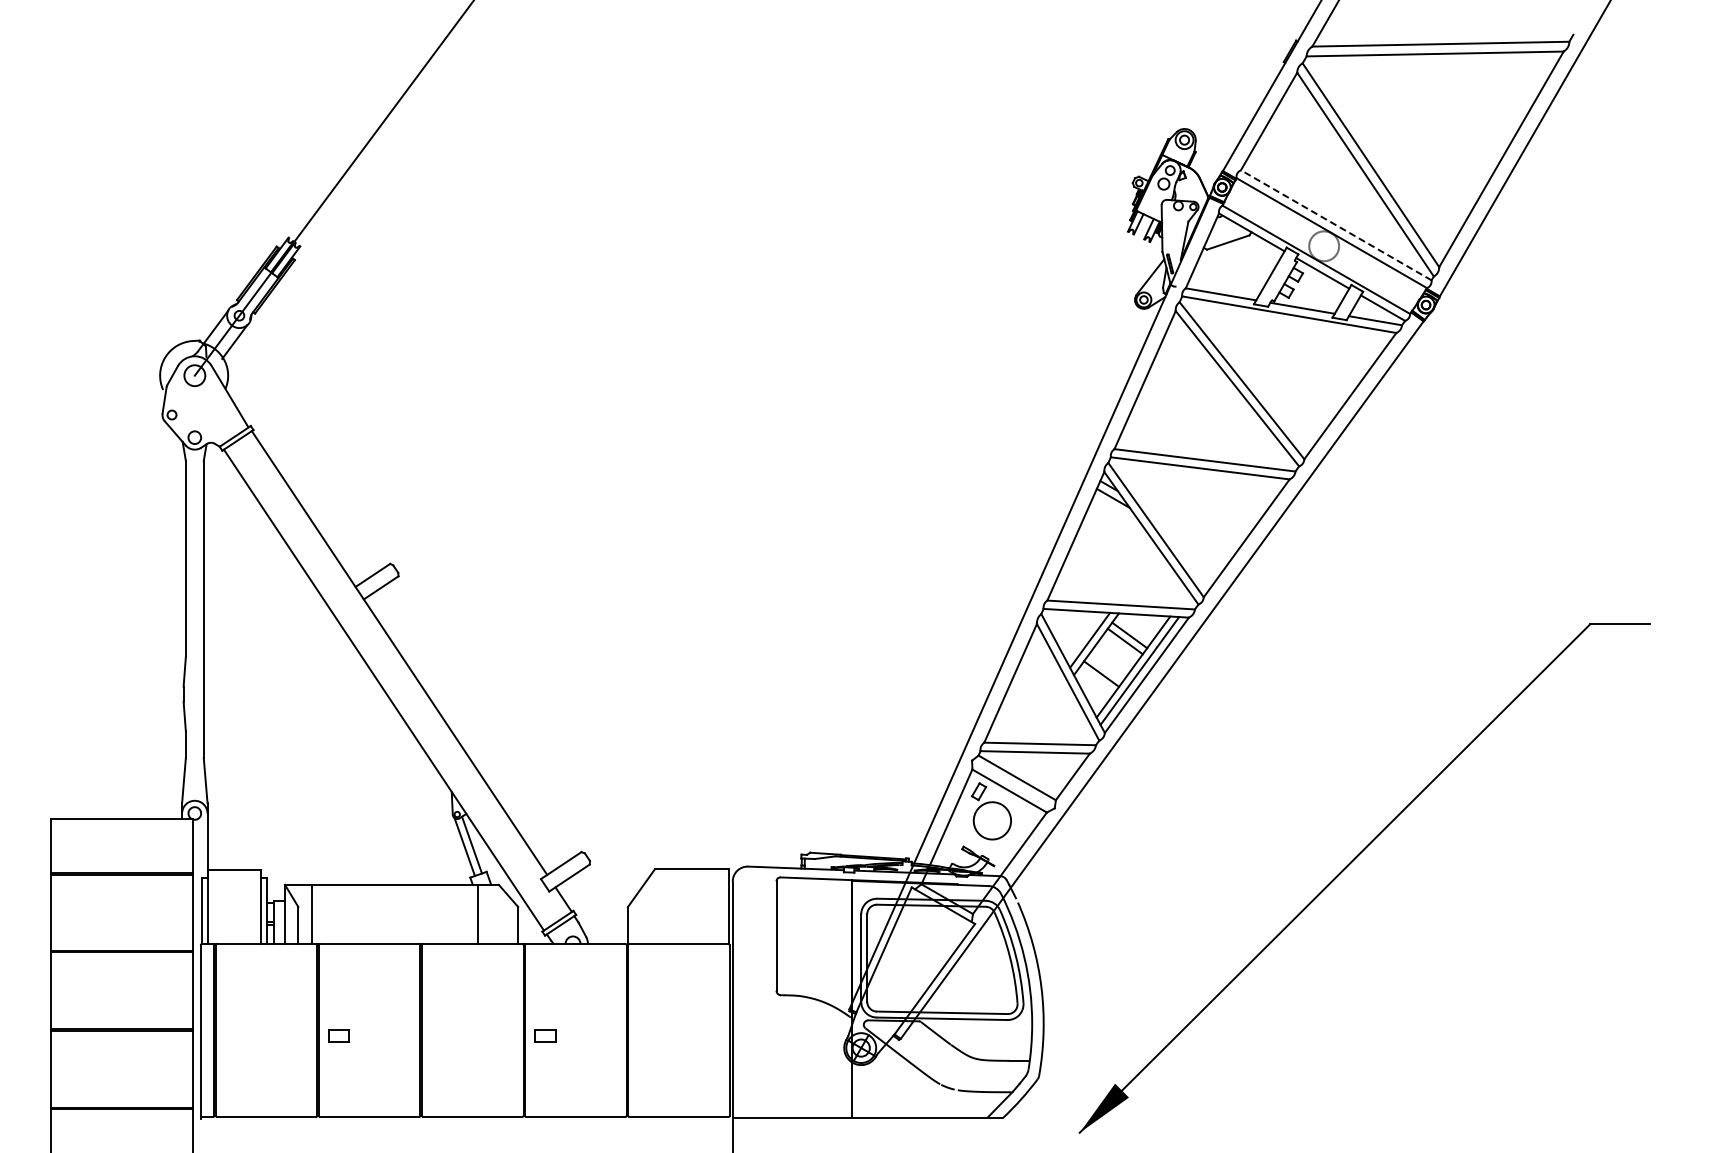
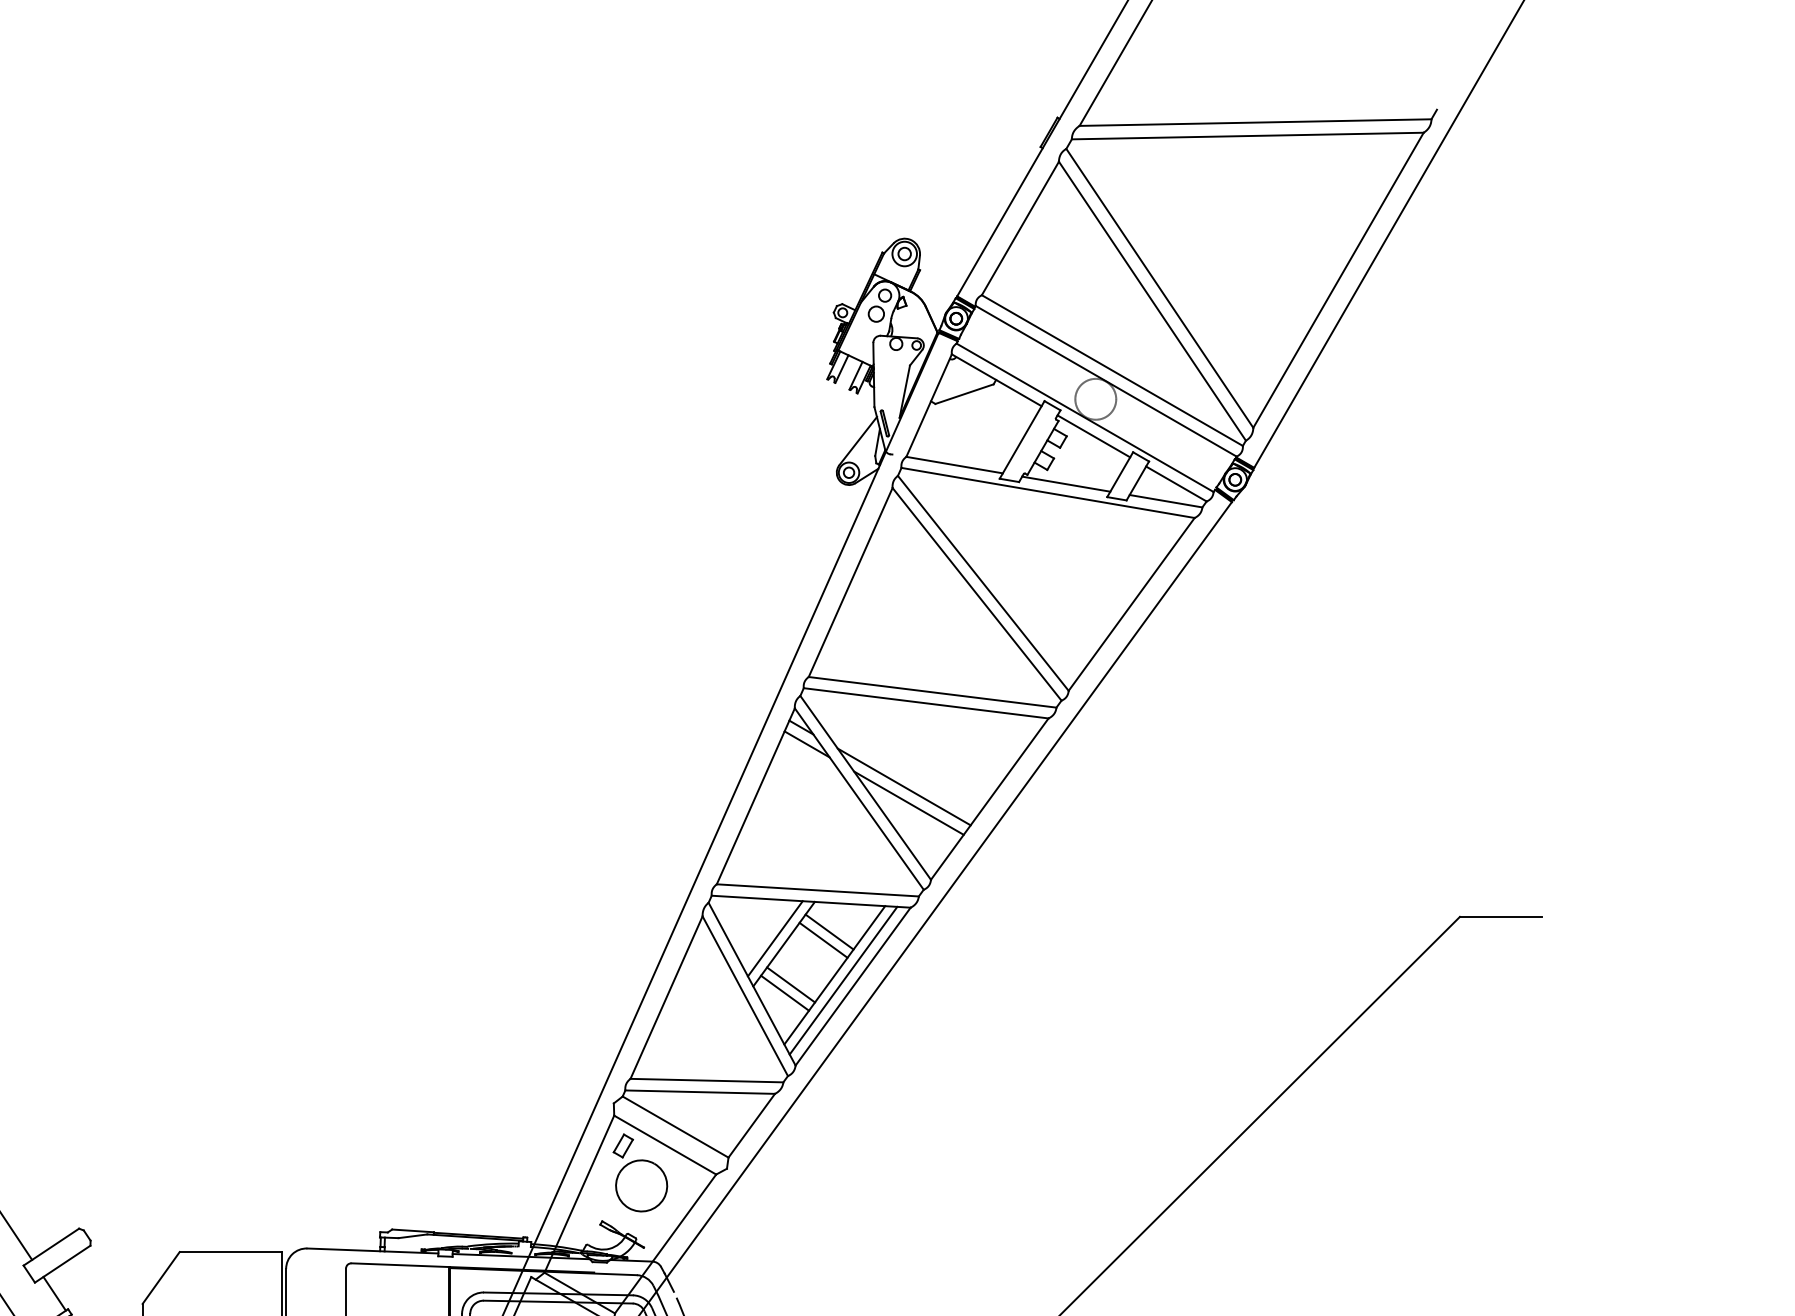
line: (1335, 225) -> (1111, 370), dashed -> solid
line: (1183, 529) -> (903, 787), added
line: (1187, 541) -> (908, 803), added
line: (1096, 679) -> (784, 992), added

